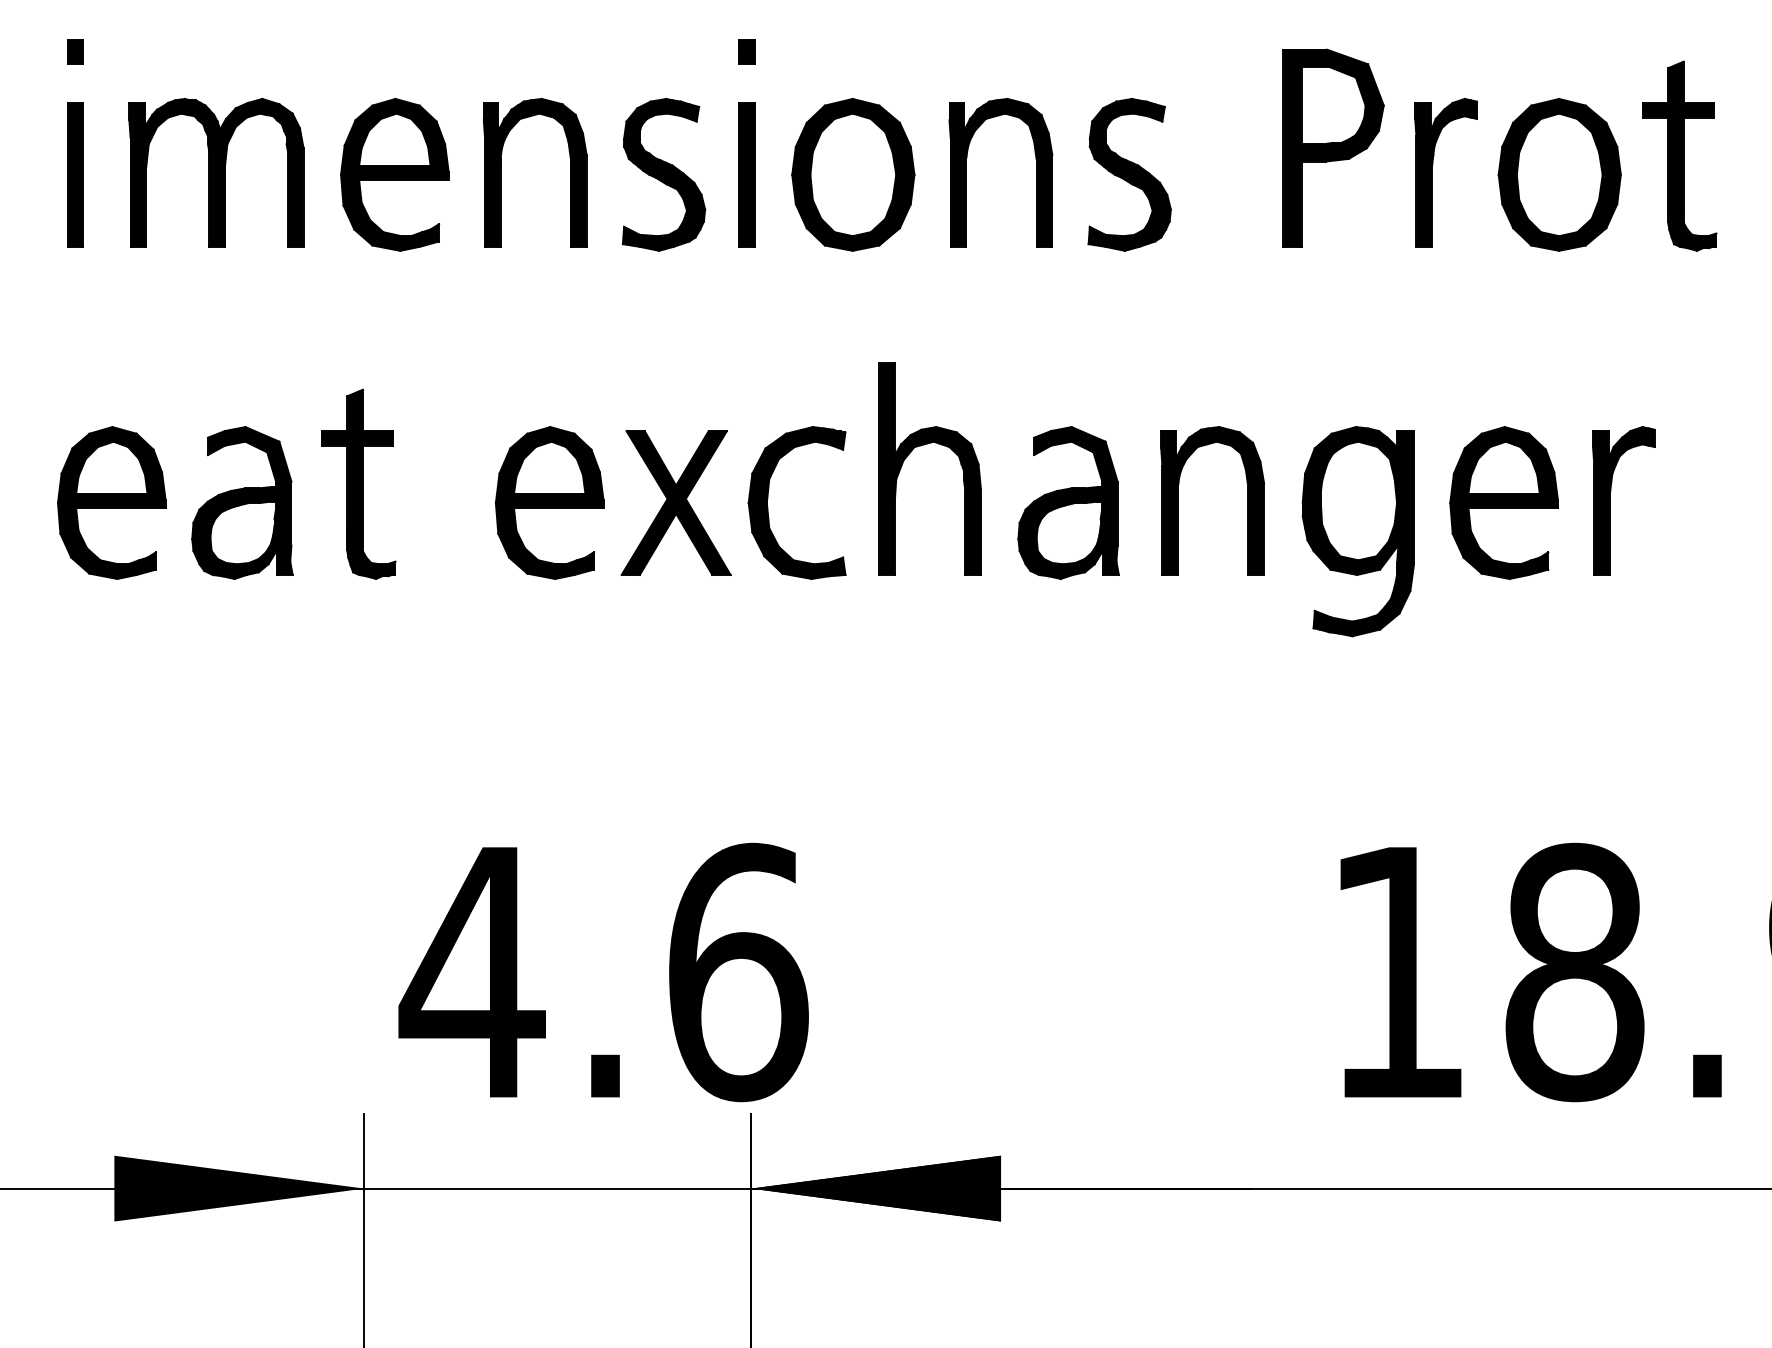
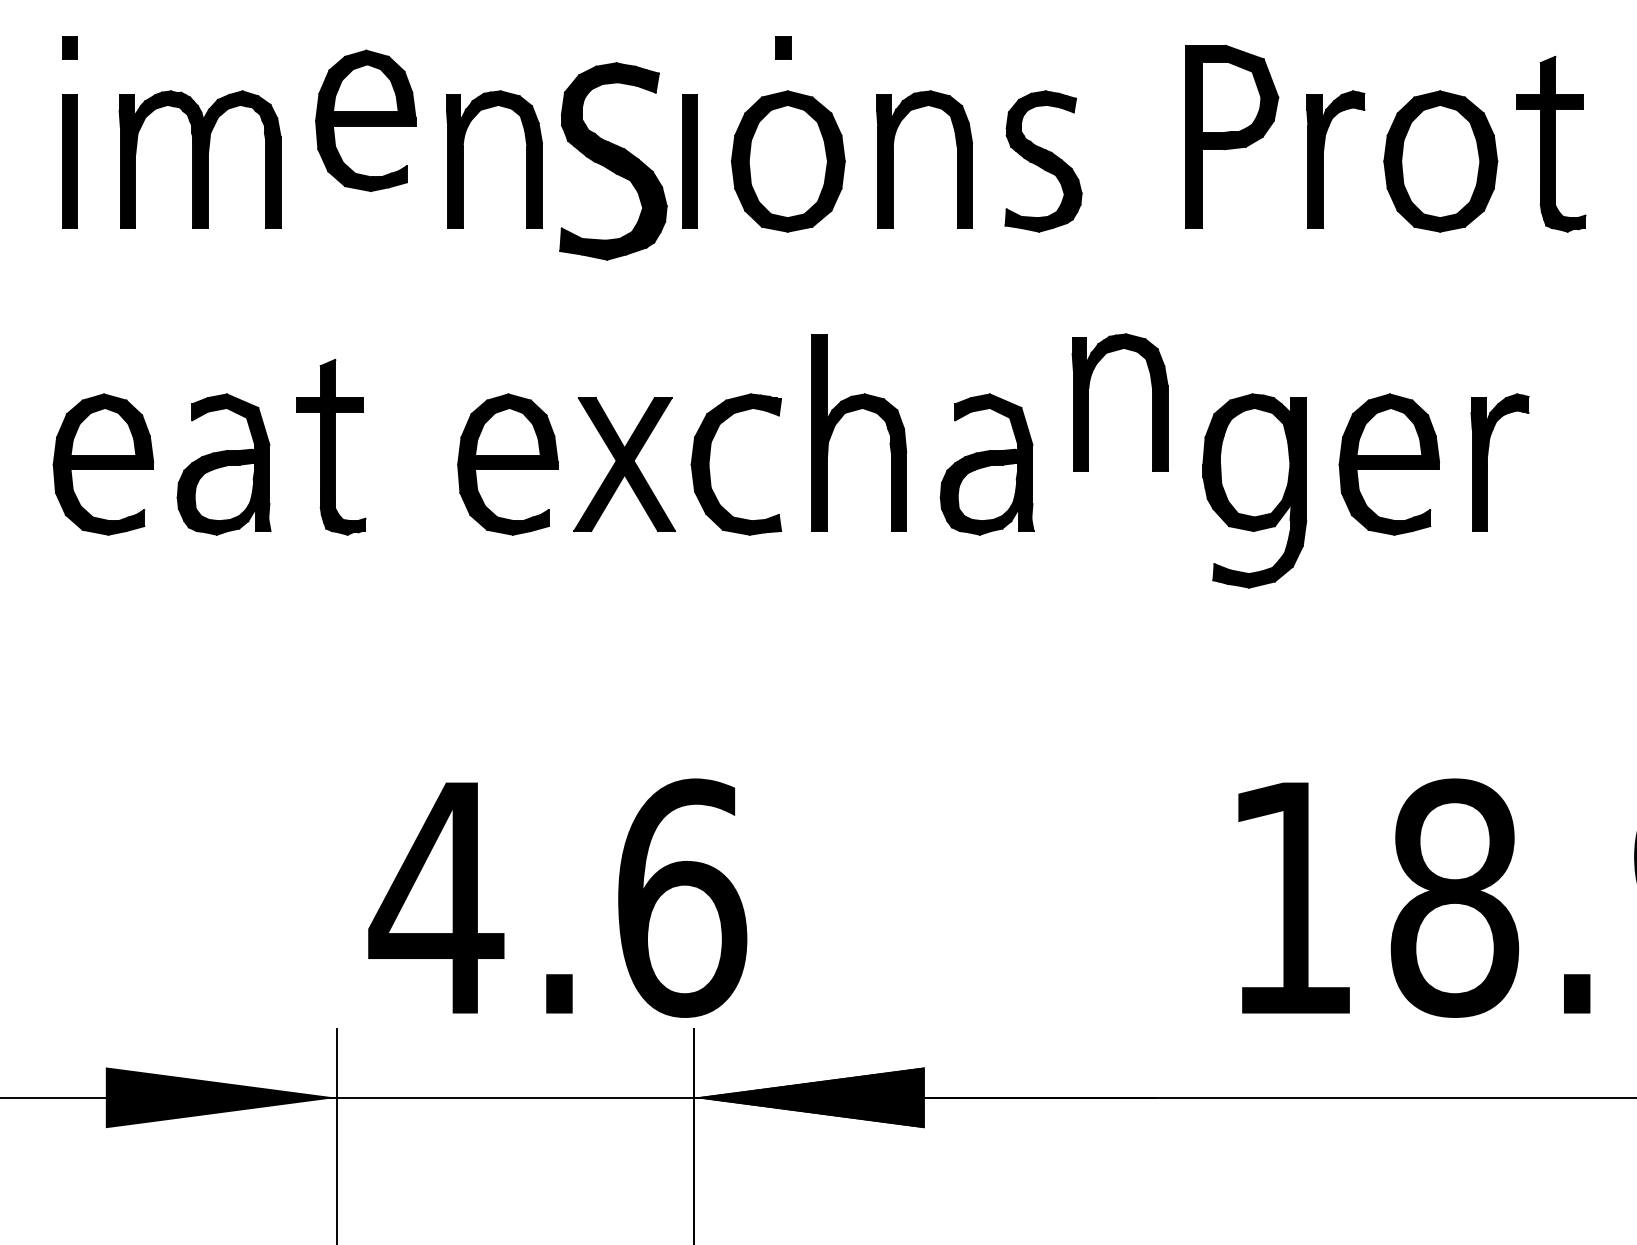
part: (746, 51) -> (782, 47), moved
part: (394, 174) -> (365, 120), moved
part: (663, 174) -> (612, 161), size x1.4
part: (1178, 500) -> (1088, 402), moved

